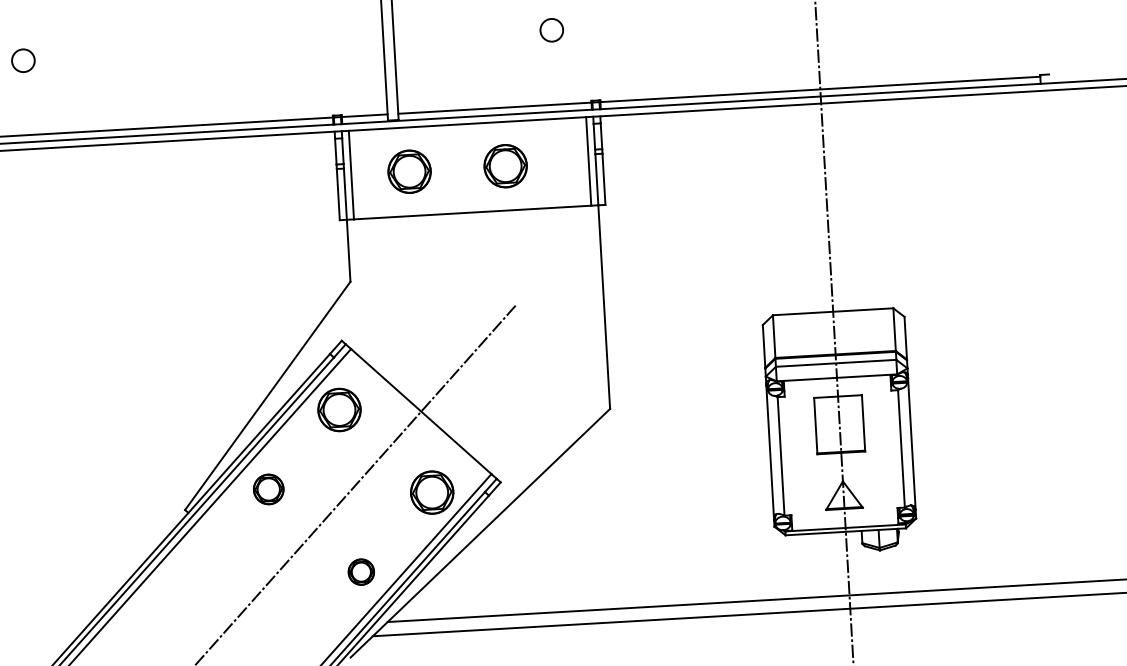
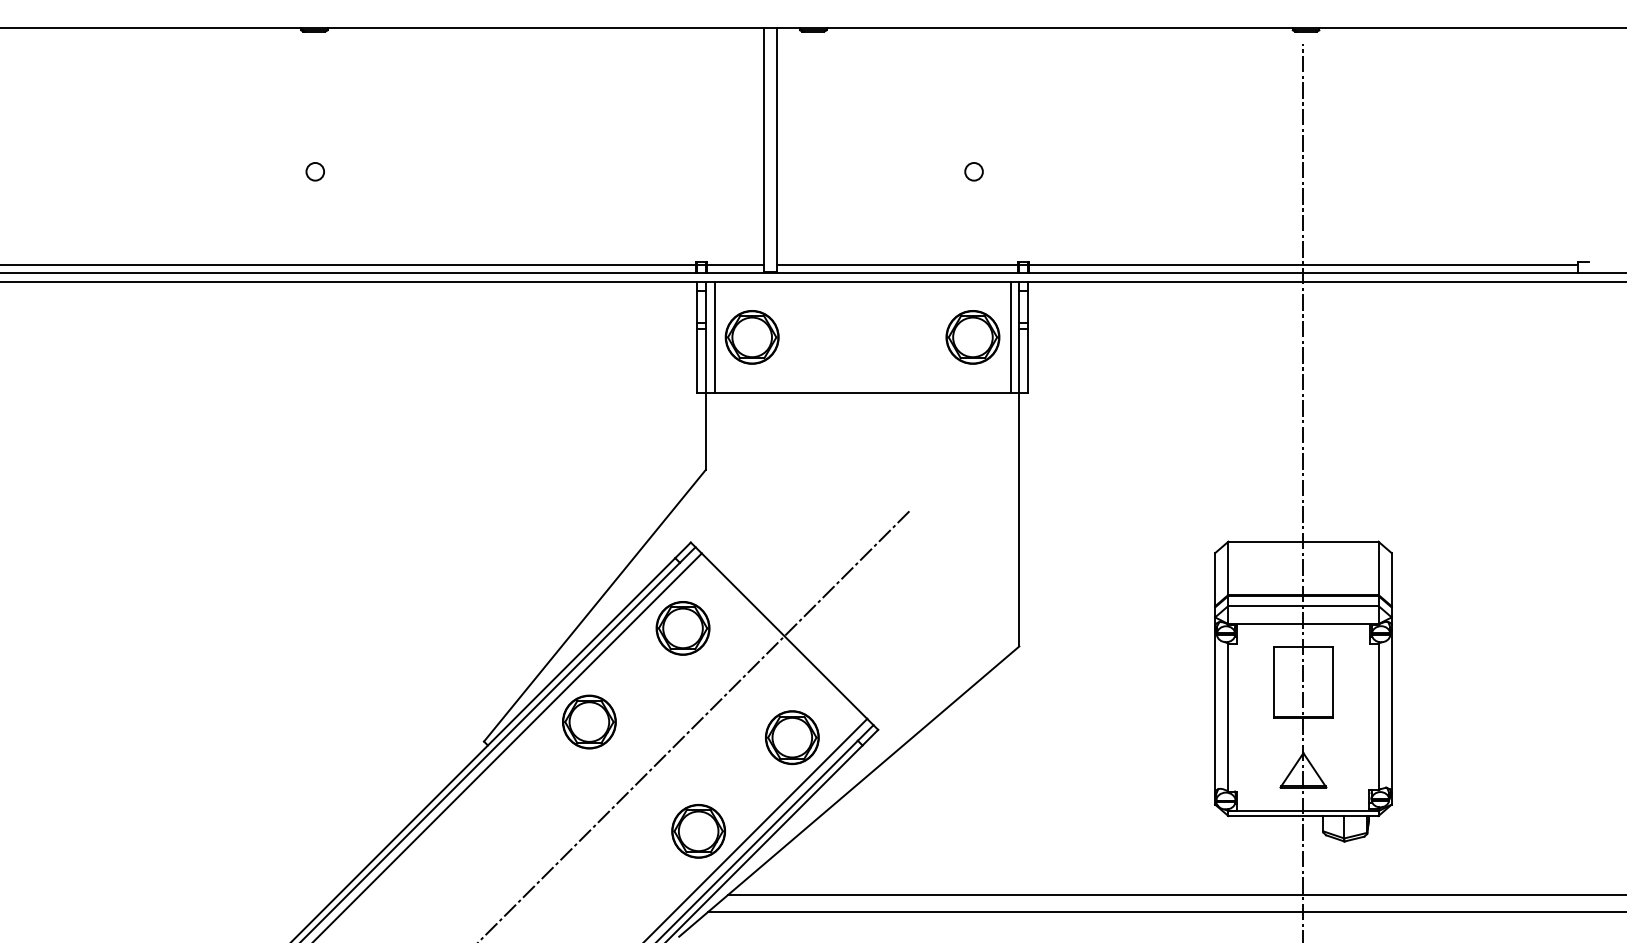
circle: (551, 30) -> (973, 171), size x0.62
circle: (23, 60) -> (315, 171), size x0.62
part: (505, 166) -> (972, 337), moved
part: (409, 171) -> (751, 337), moved
part: (268, 489) -> (589, 721), size x1.43
part: (361, 572) -> (698, 831), size x1.67

